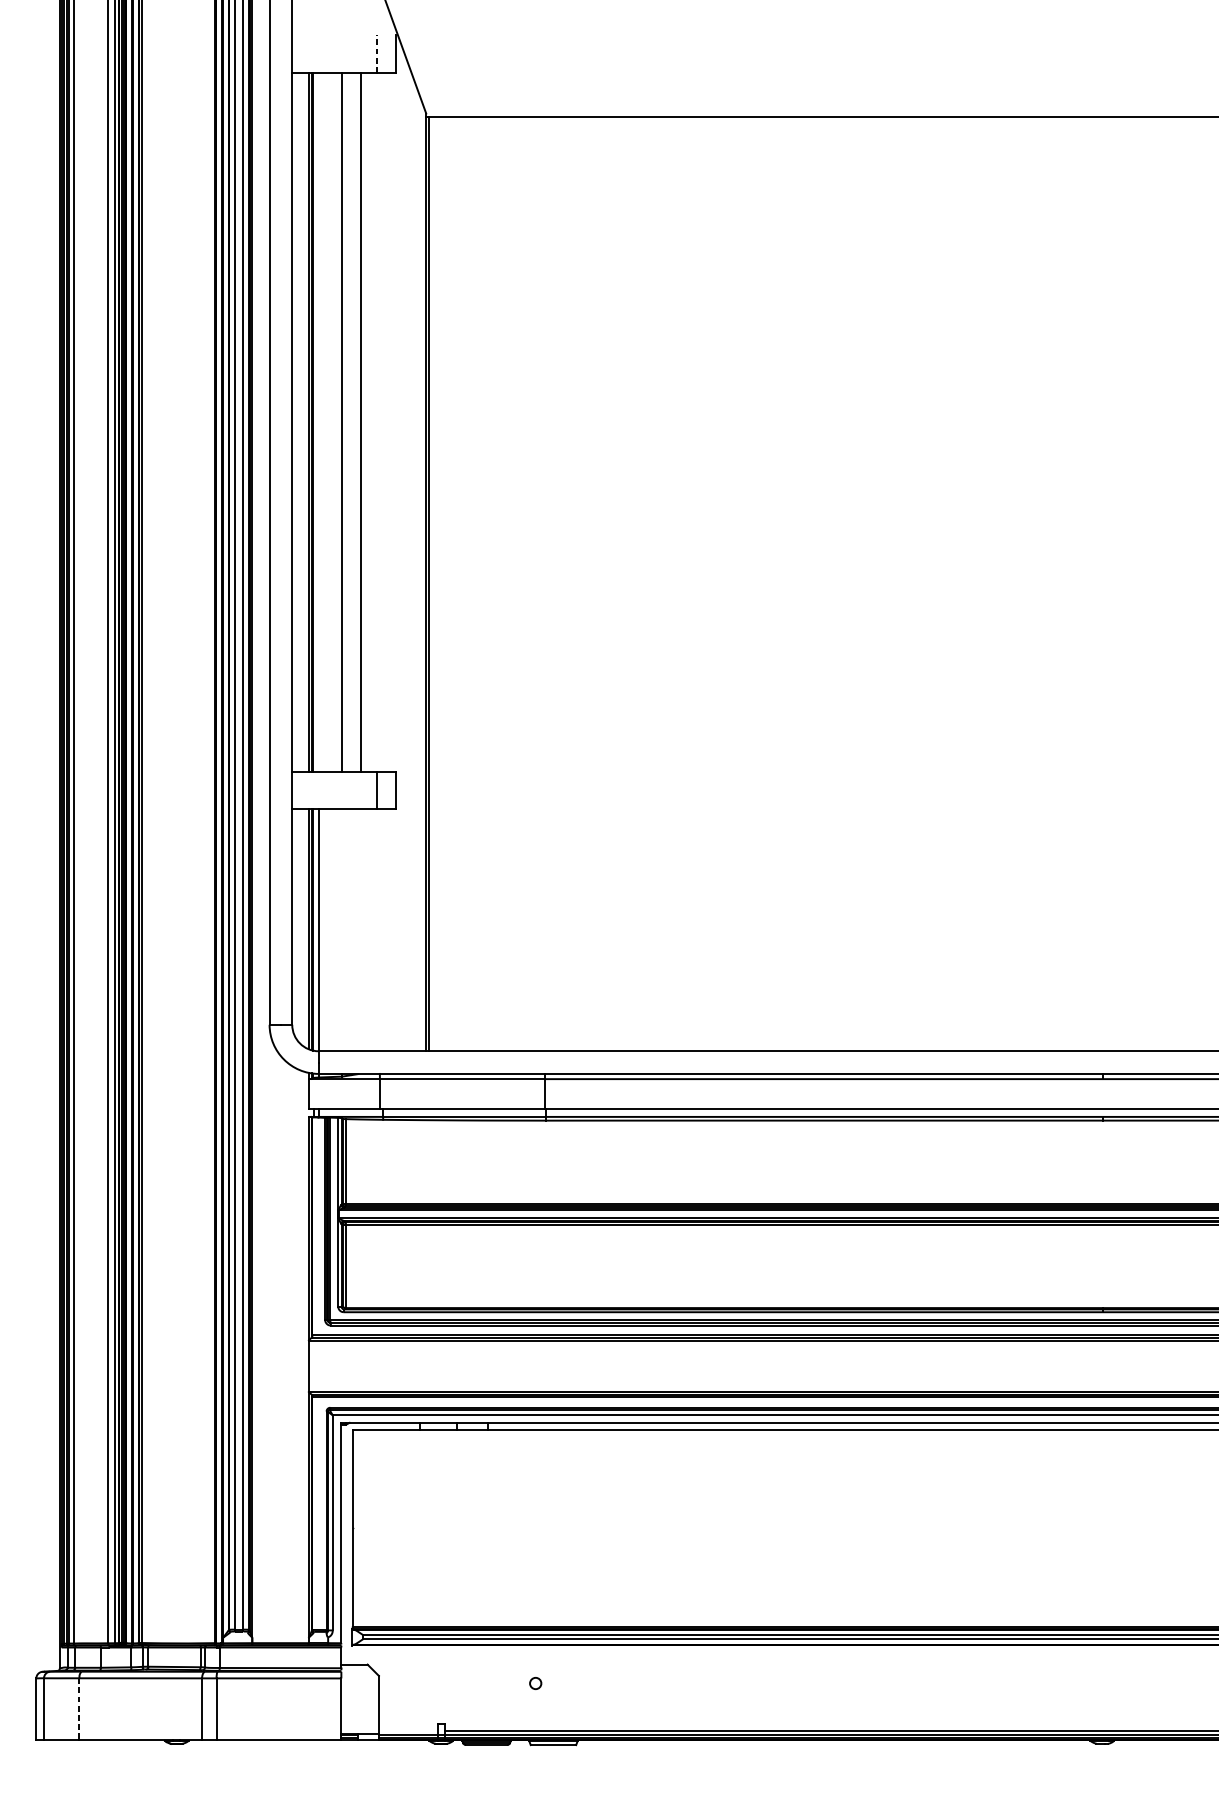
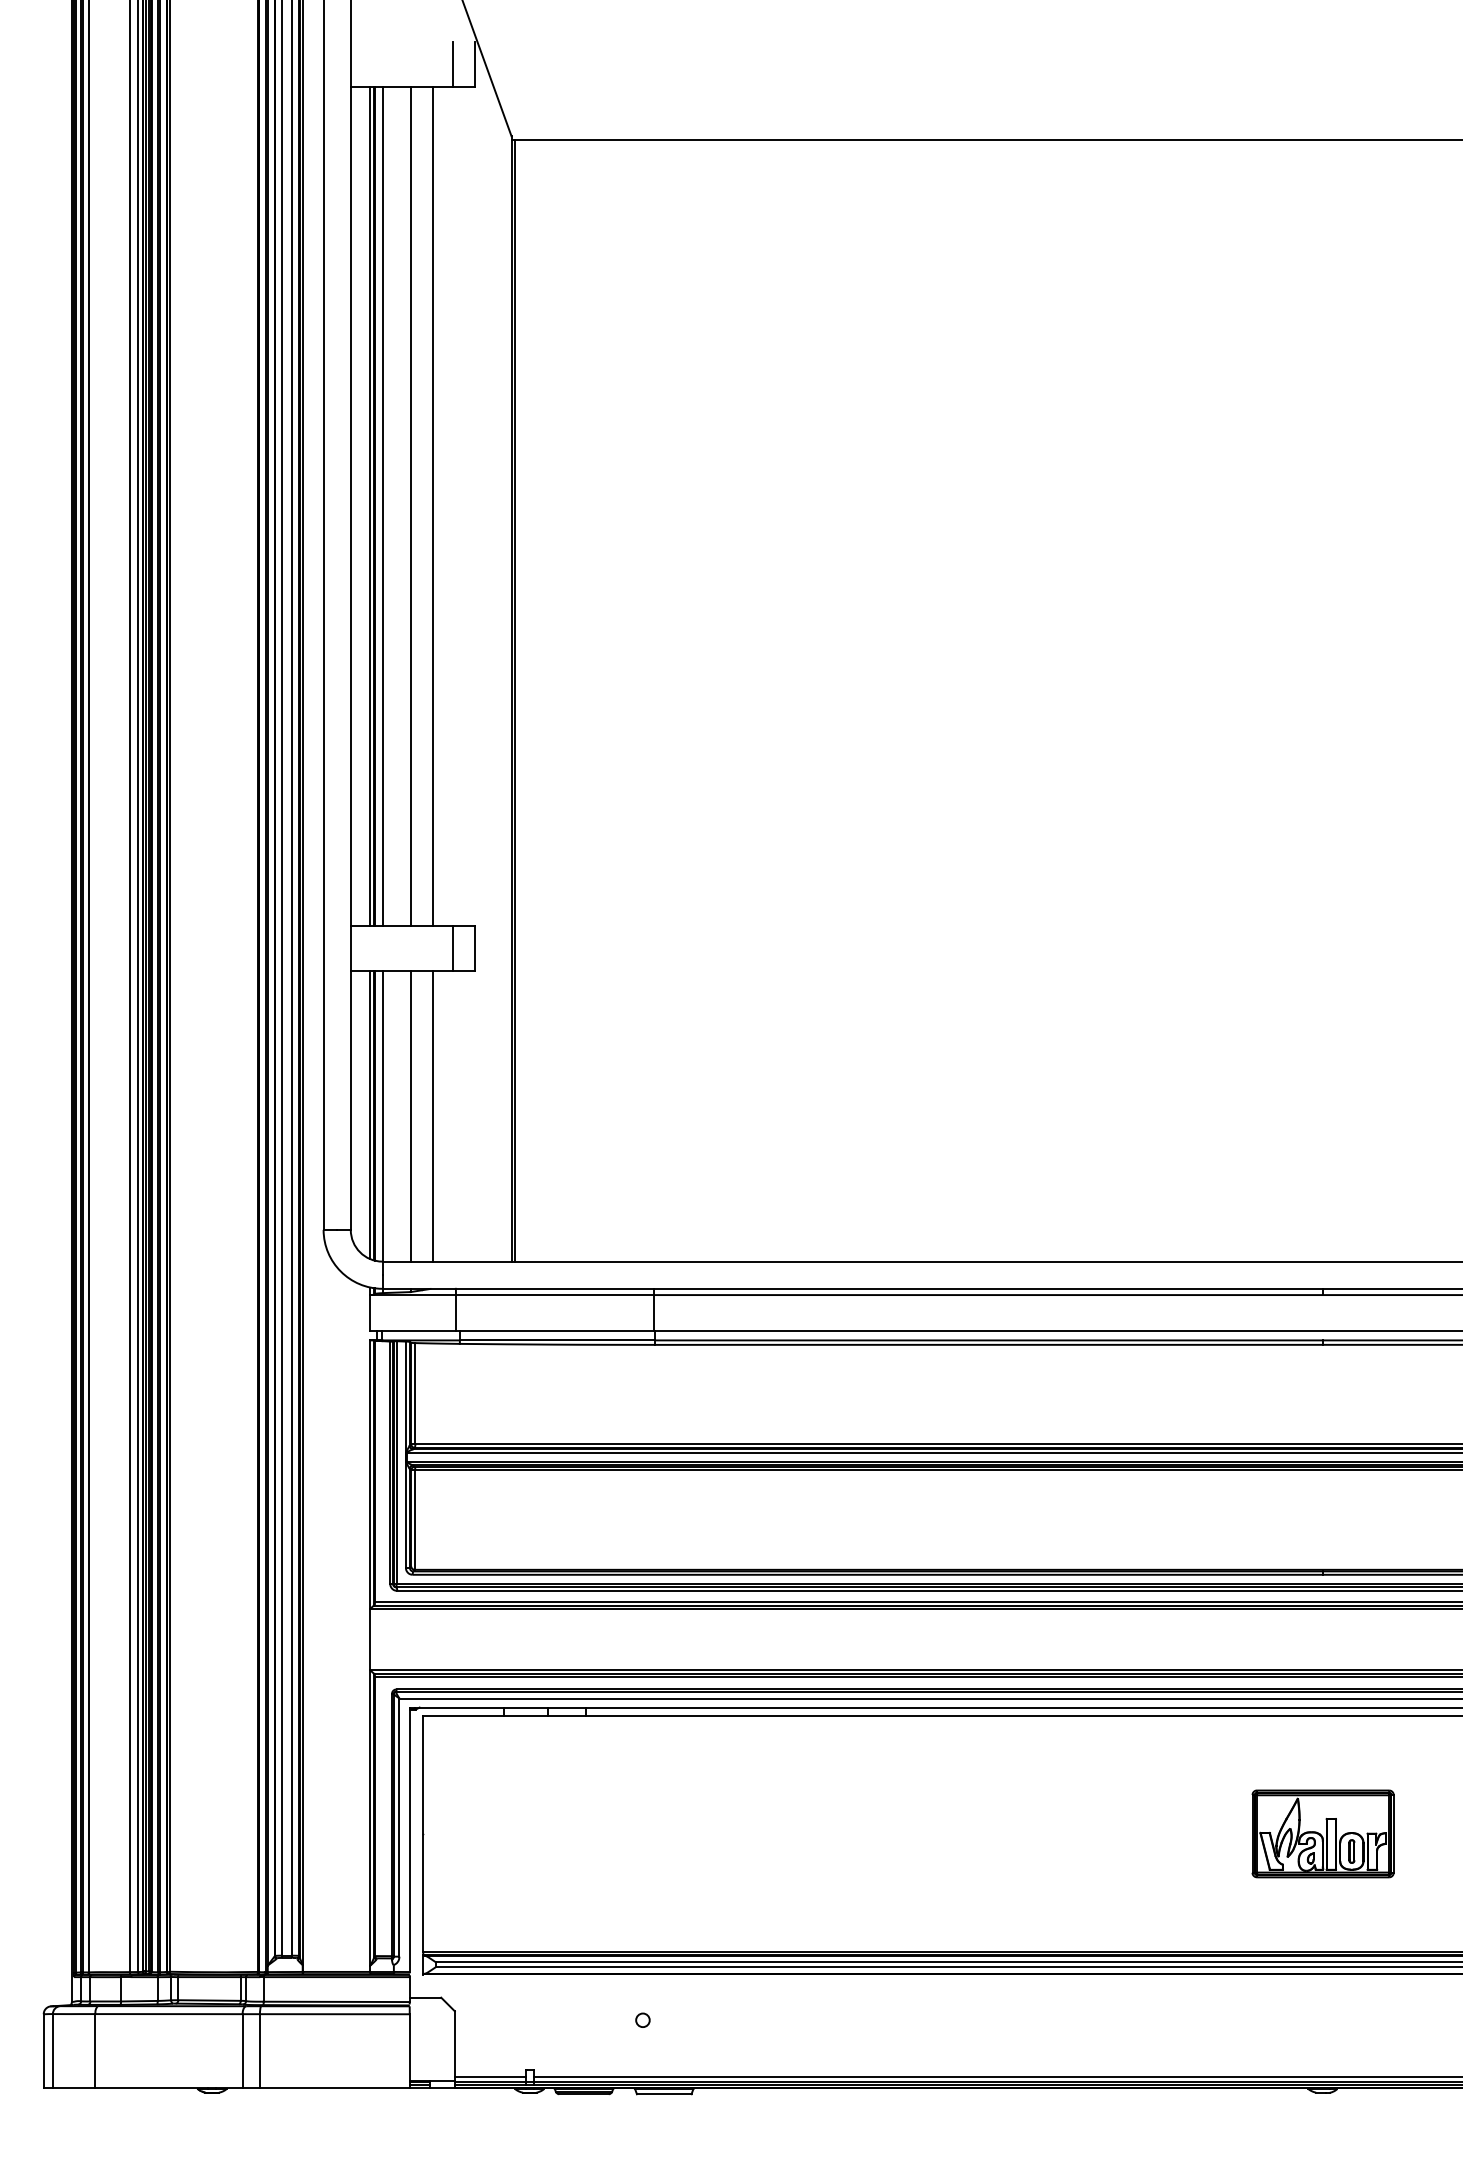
line: (377, 53) -> (452, 64), dashed -> solid
line: (319, 422) -> (383, 506), added
line: (342, 930) -> (410, 1116), added
line: (361, 930) -> (433, 1116), added
part: (1101, 1527) -> (1322, 1833), added
line: (79, 1709) -> (95, 2051), dashed -> solid
line: (407, 1731) -> (489, 2077), added

